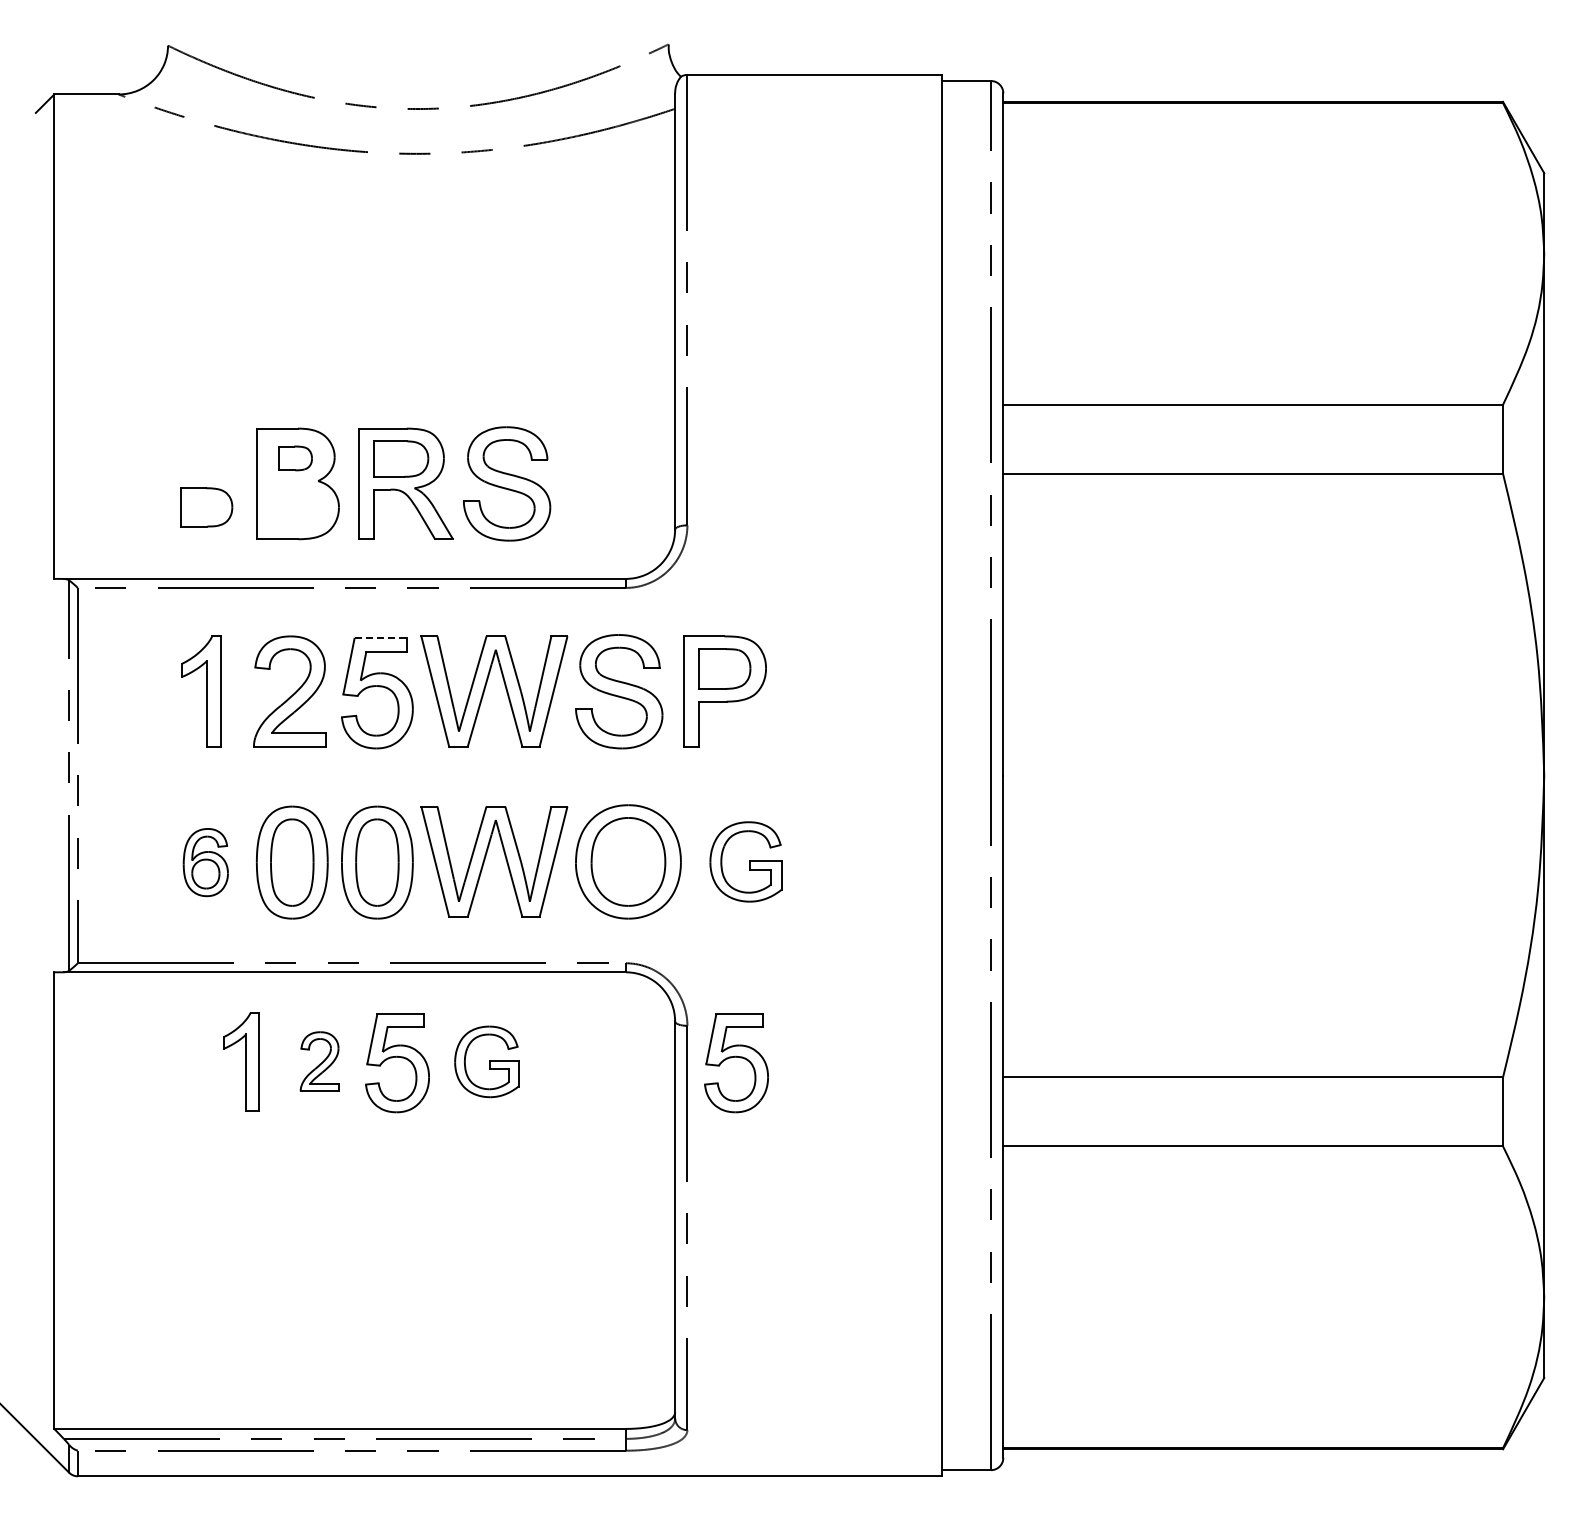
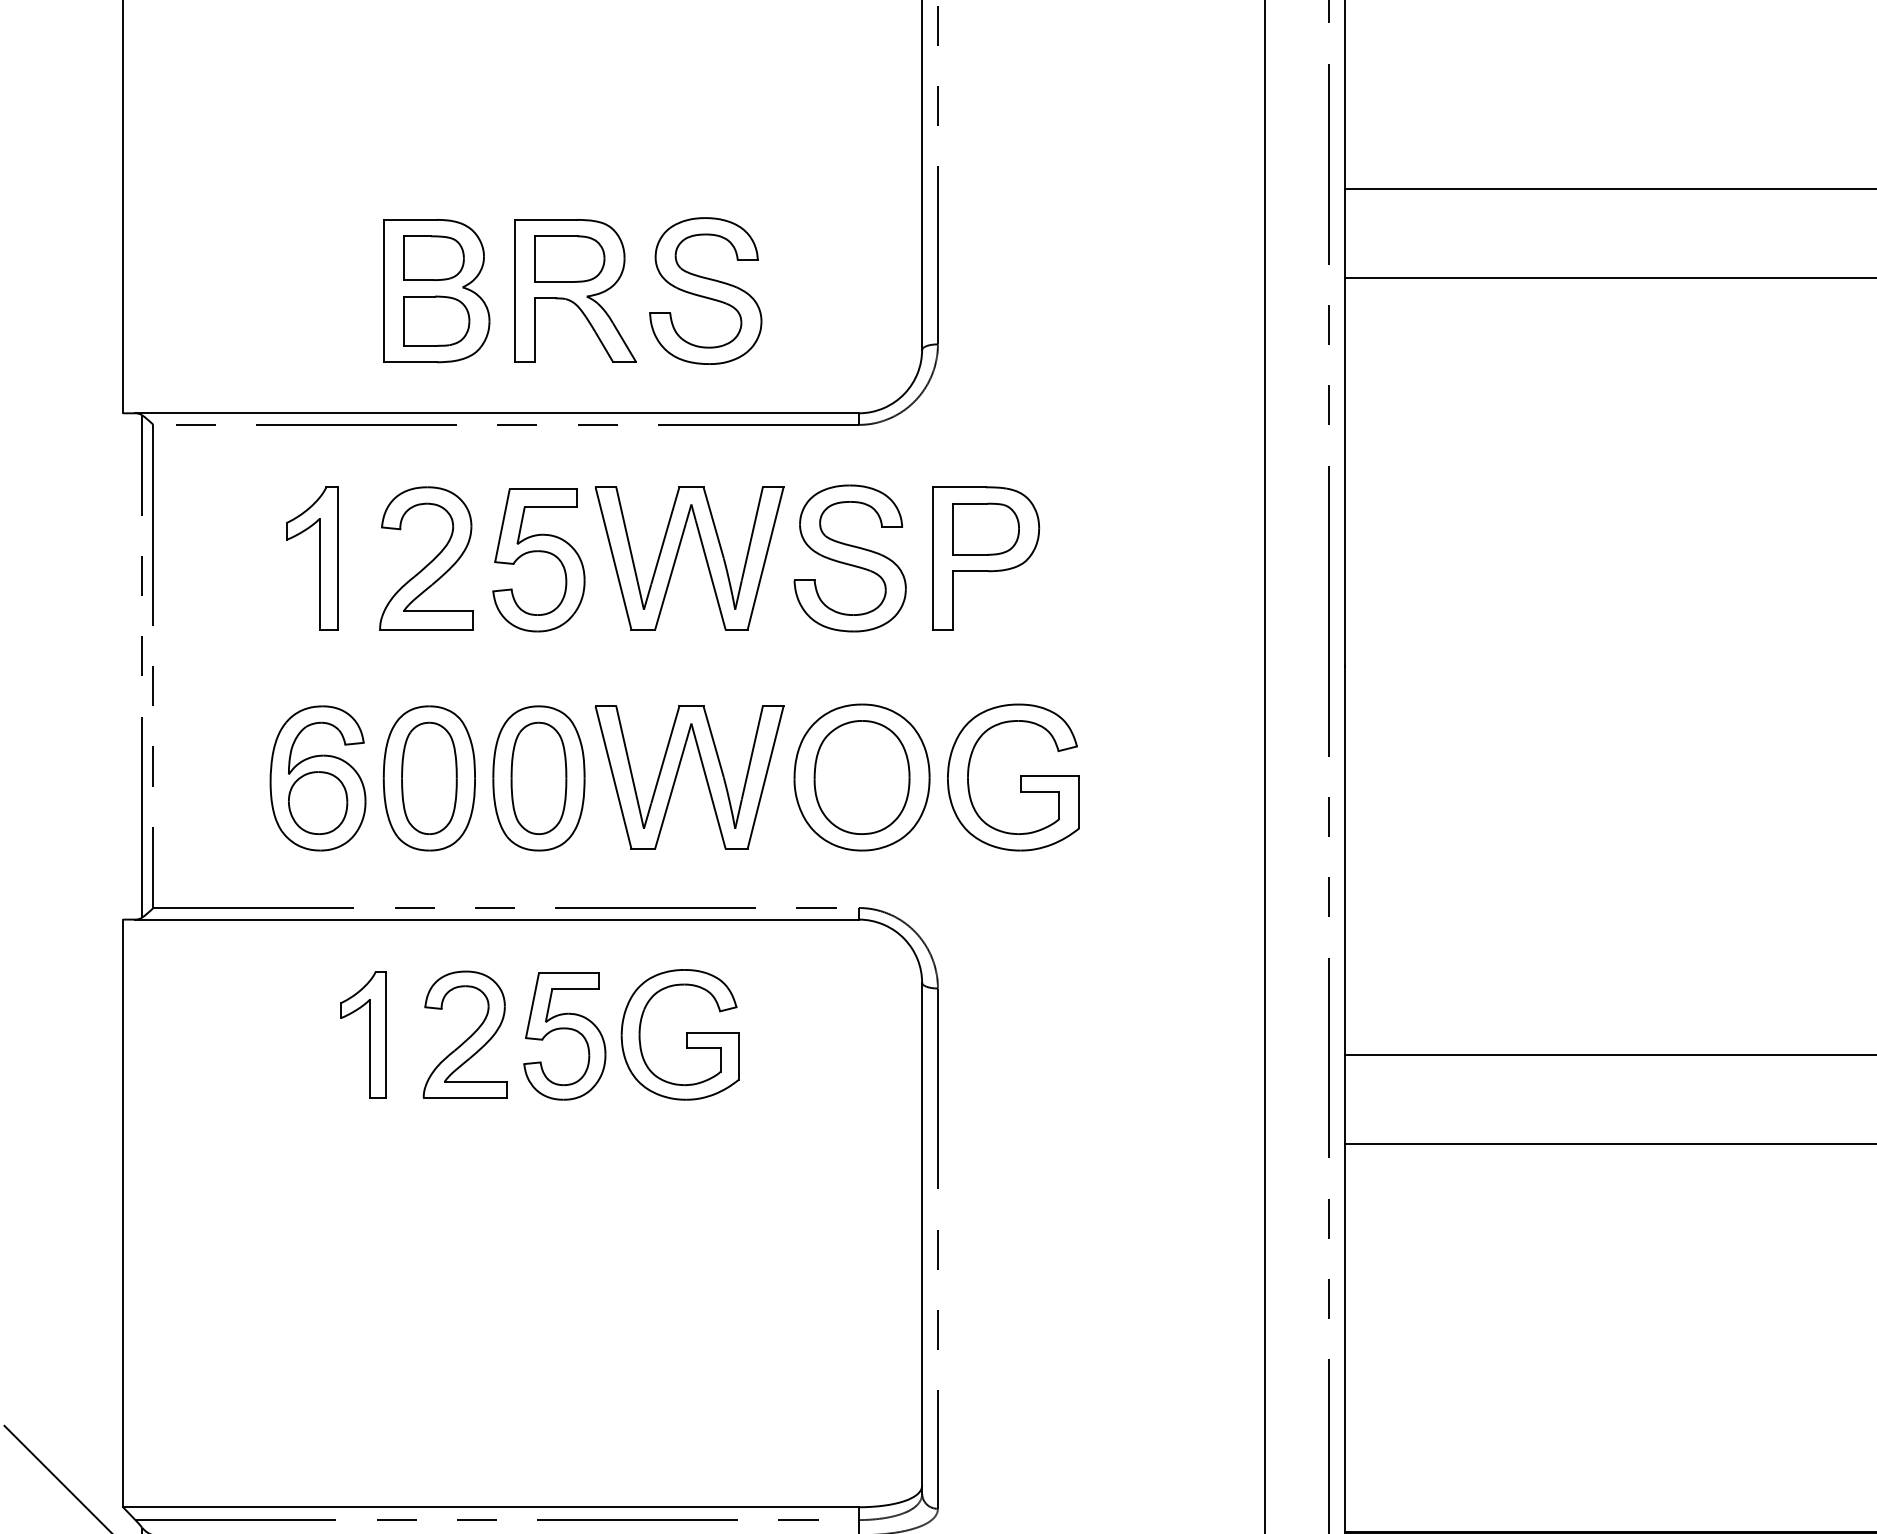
part: (295, 458) -> (433, 258), size x1.43
part: (206, 507) -> (436, 321), moved
line: (381, 637) -> (544, 488), dashed -> solid
part: (745, 861) -> (1012, 776), size x1.43
part: (205, 862) -> (317, 778), size x1.67
part: (319, 1061) -> (464, 1034), size x1.67
part: (486, 1061) -> (679, 1034), size x1.43
part: (736, 1063) -> (1001, 1036), removed

